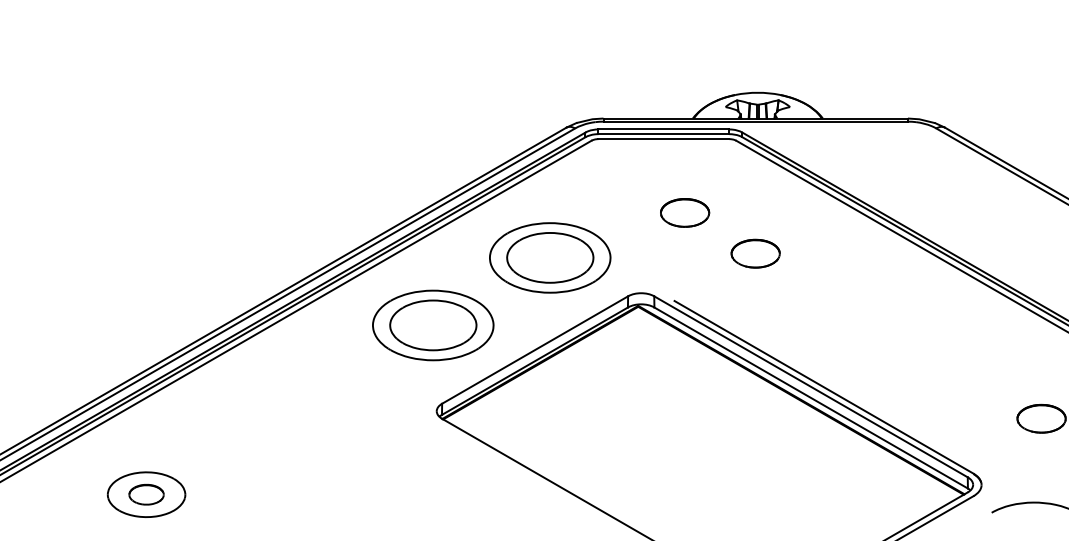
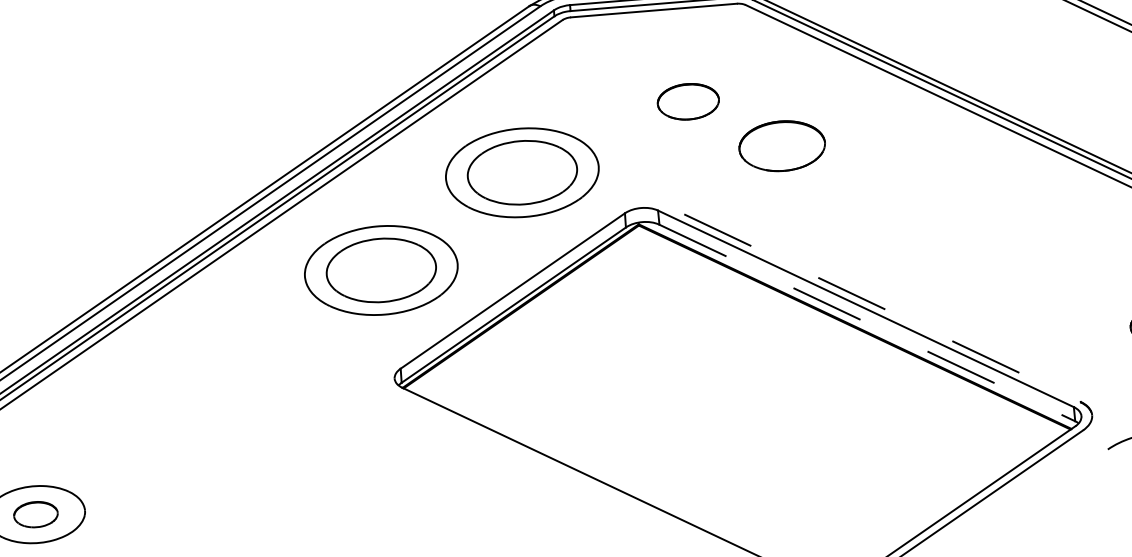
part: (755, 253) -> (781, 145), size x1.4
line: (824, 387) -> (883, 308), solid -> dashed
line: (811, 398) -> (867, 323), solid -> dashed

